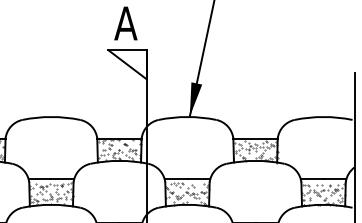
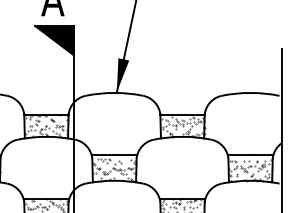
fill: (127, 64) -> (54, 40), added

